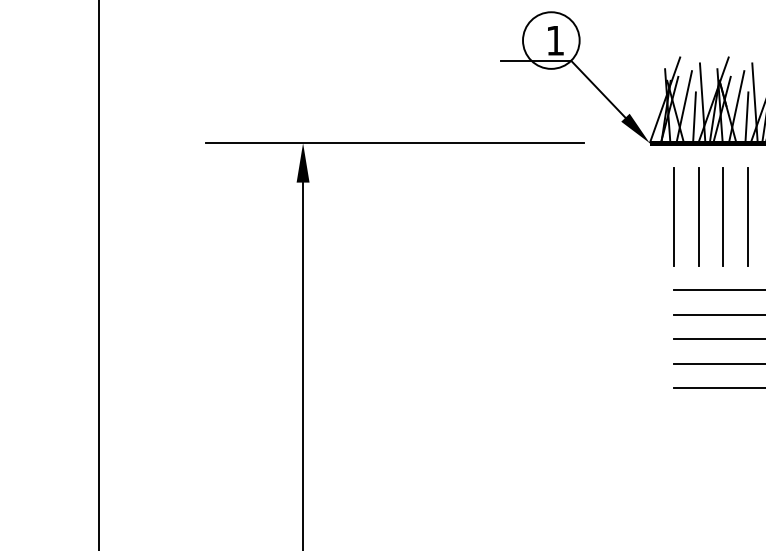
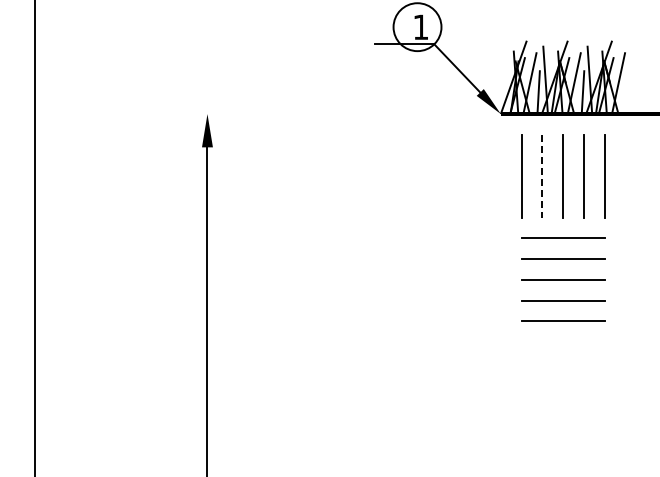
line: (394, 143) -> (284, 114), removed
line: (699, 217) -> (542, 176), solid -> dashed

